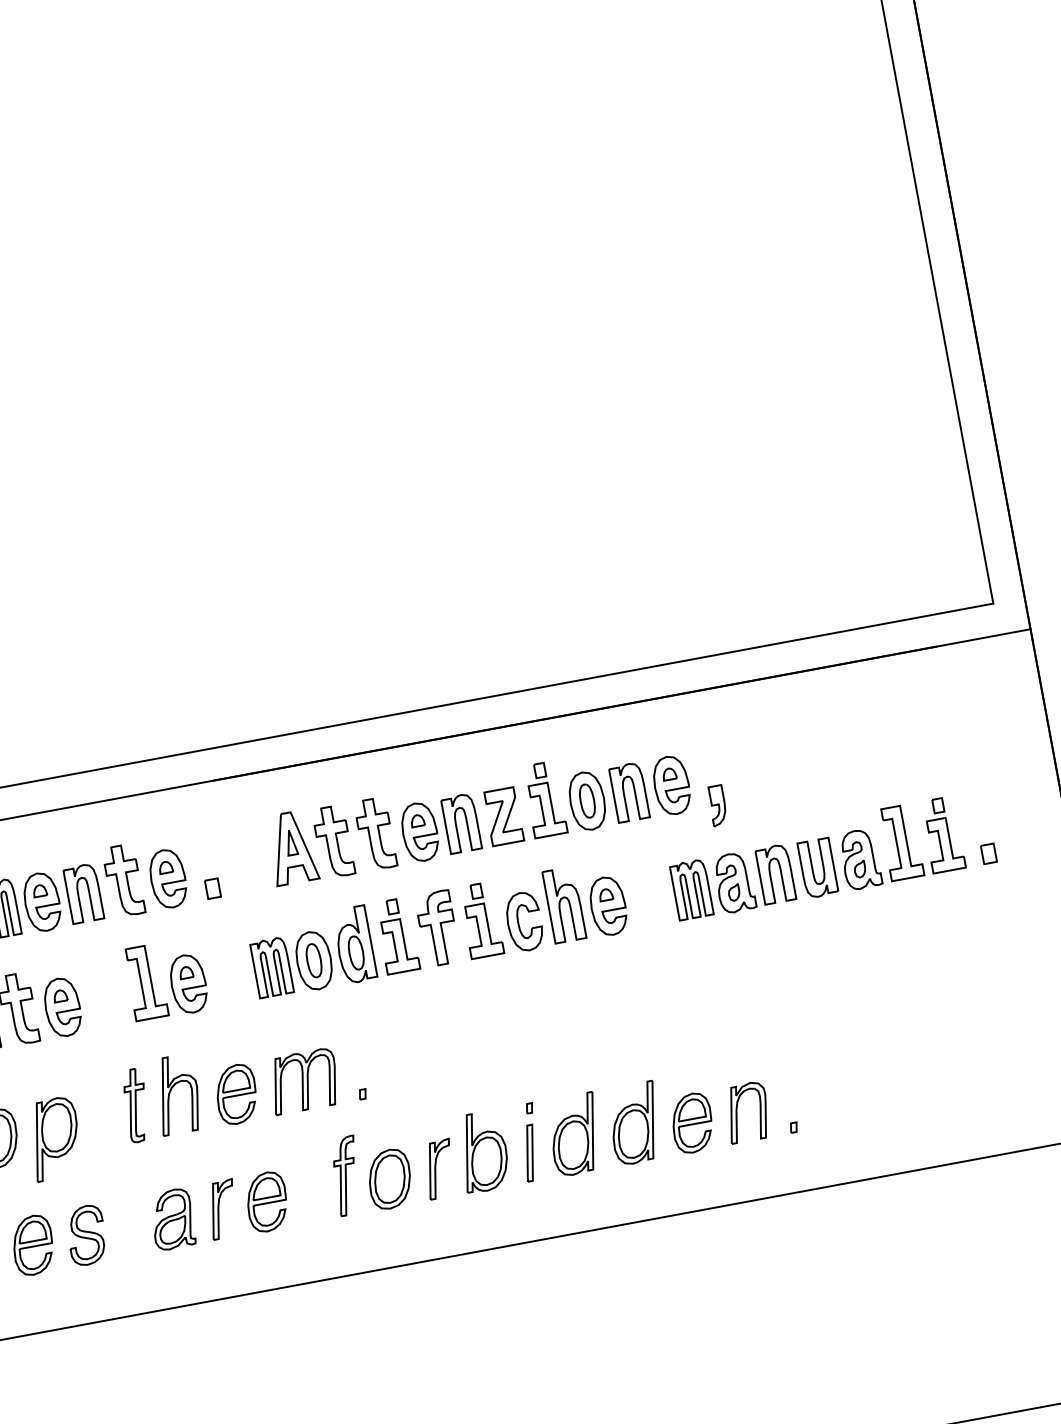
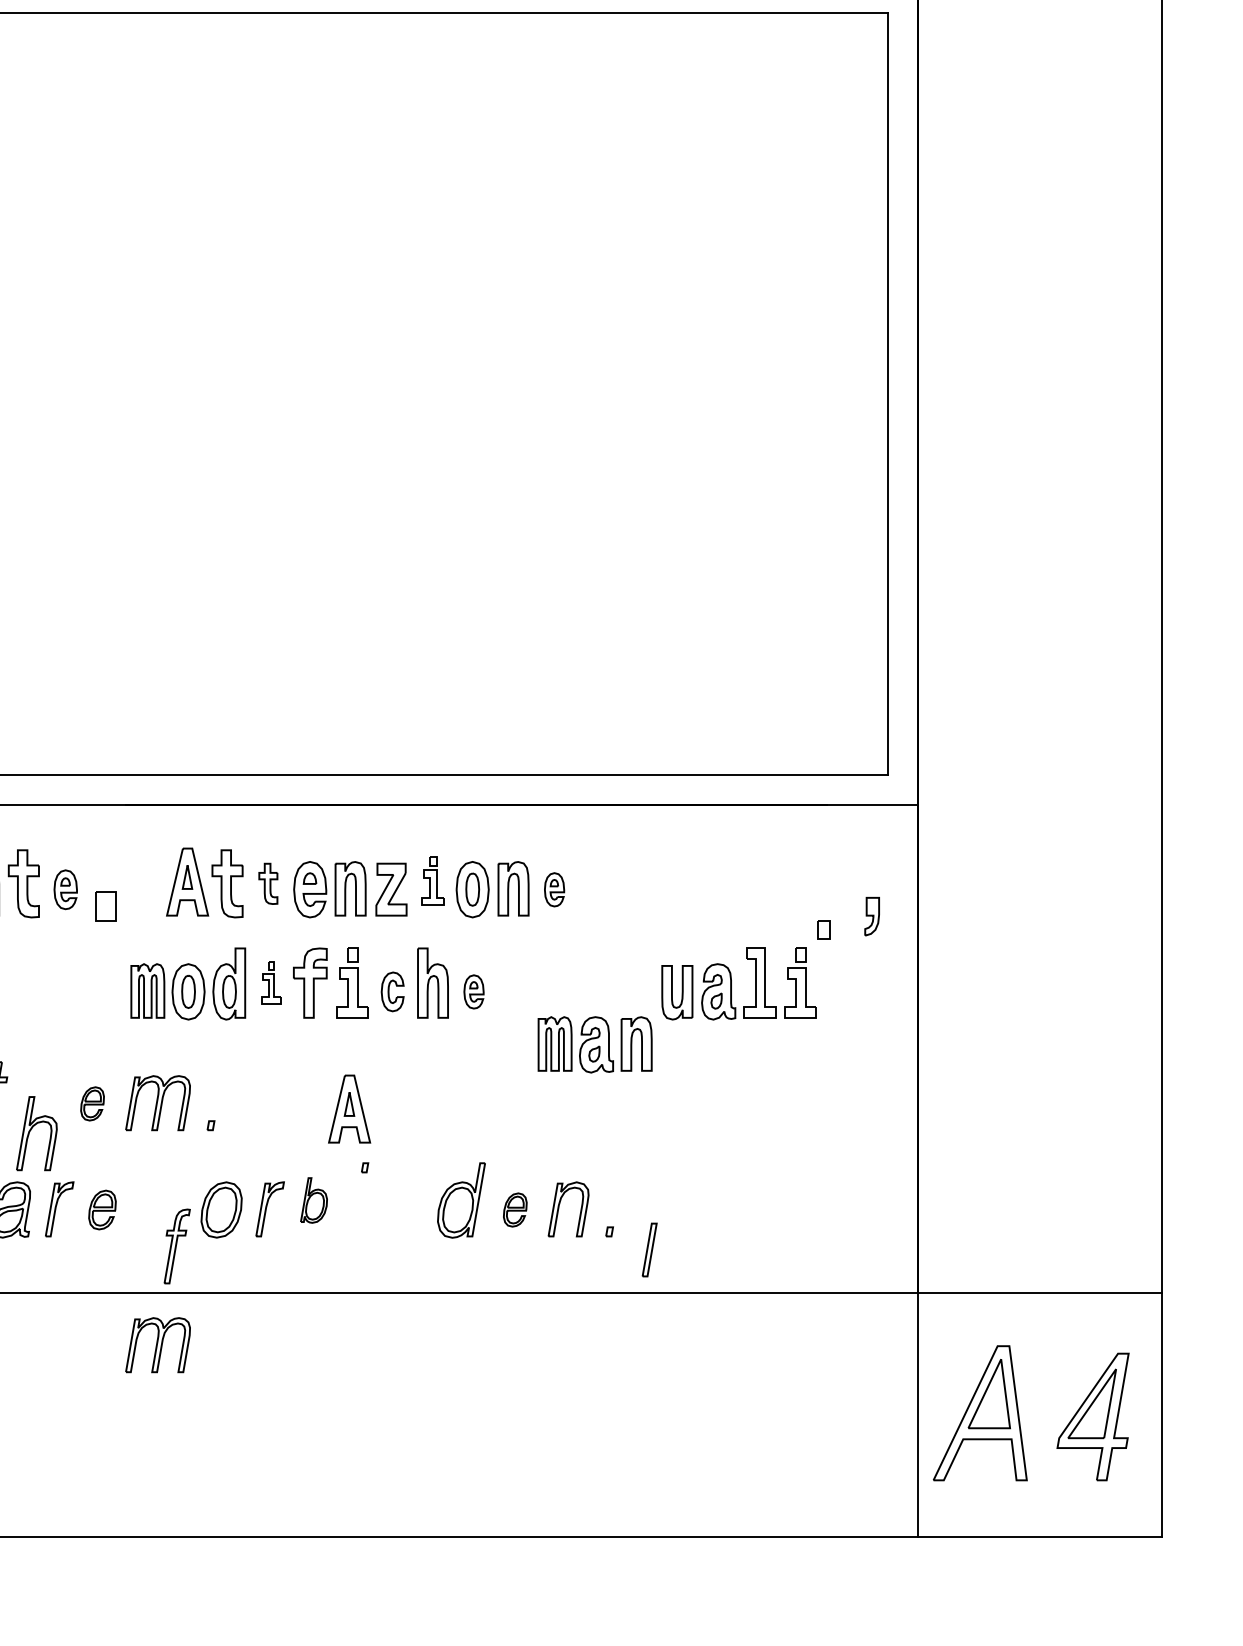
part: (671, 785) -> (554, 889), size x0.6
part: (544, 799) -> (432, 880), size x0.7
part: (717, 805) -> (871, 916), moved
part: (375, 833) -> (268, 883), size x0.6
part: (988, 853) -> (823, 929), moved
part: (167, 878) -> (65, 889), size x0.7
part: (732, 882) -> (594, 1044), moved
part: (212, 888) -> (105, 906), size x1.6
part: (607, 905) -> (473, 991), size x0.6
part: (524, 921) -> (392, 991), size x0.7
part: (396, 935) -> (270, 982), size x0.6
part: (166, 979) -> (46, 983), removed
part: (502, 1050) -> (349, 1108), added
part: (176, 1094) -> (36, 1133), moved
part: (236, 1094) -> (92, 1103), size x0.6
part: (692, 1122) -> (515, 1209), size x0.6
part: (574, 1134) -> (402, 1200), removed
part: (482, 1151) -> (313, 1200), size x0.6
part: (529, 1152) -> (649, 1249), moved
part: (346, 1176) -> (176, 1246), moved
part: (266, 1201) -> (102, 1209), size x0.7
part: (349, 1331) -> (157, 1345), added

